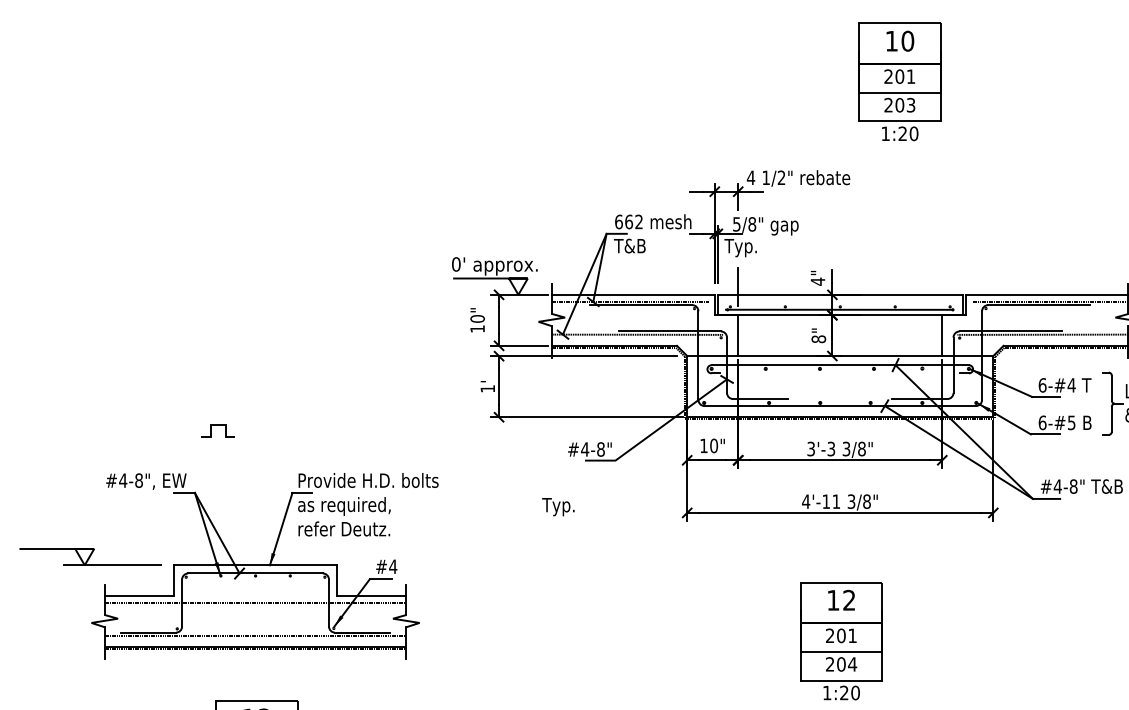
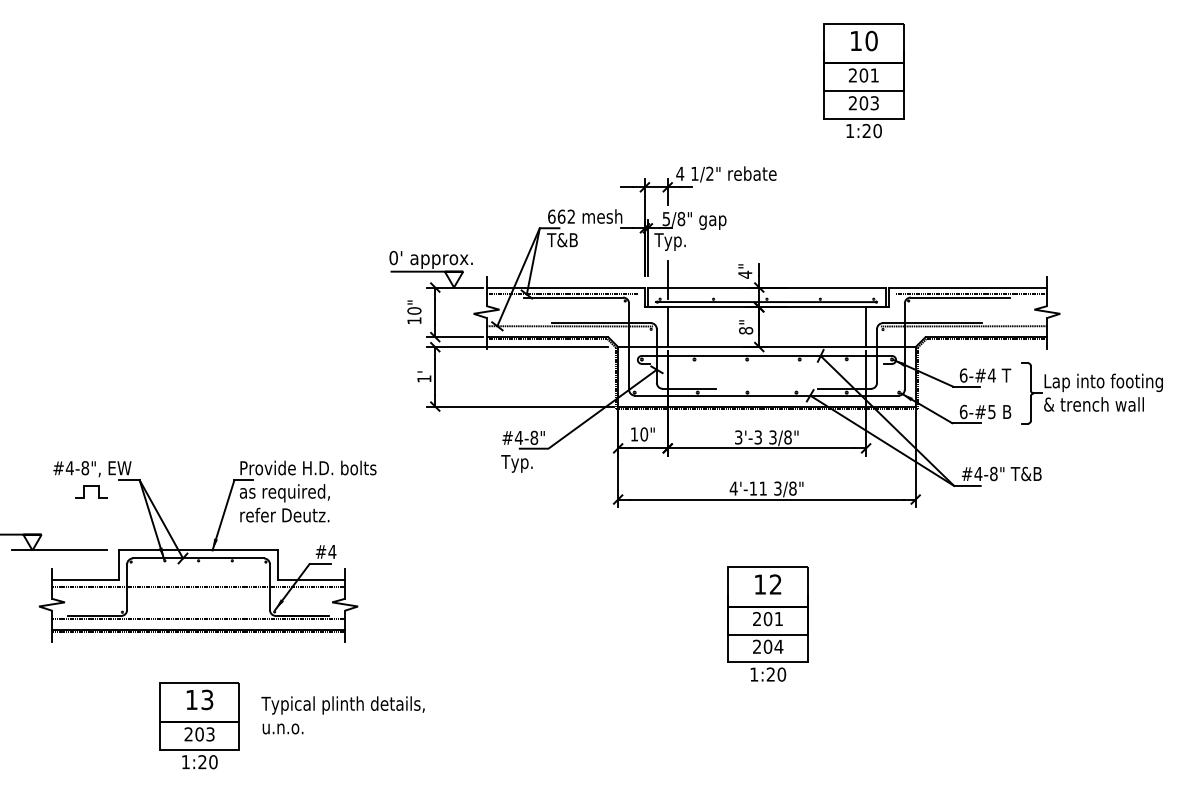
part: (899, 81) -> (863, 80), moved
curve: (218, 425) -> (91, 486), moved
text: (557, 506) -> (516, 463), moved

